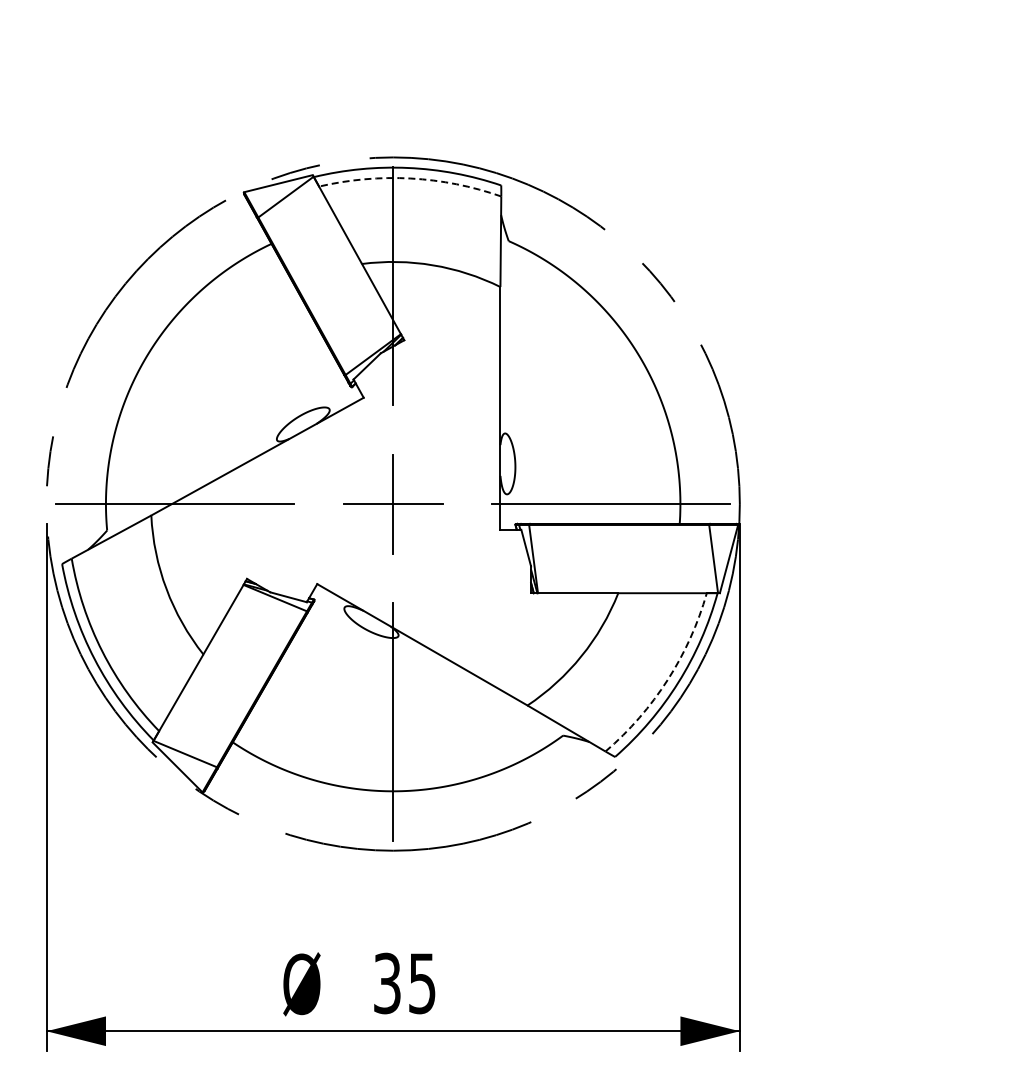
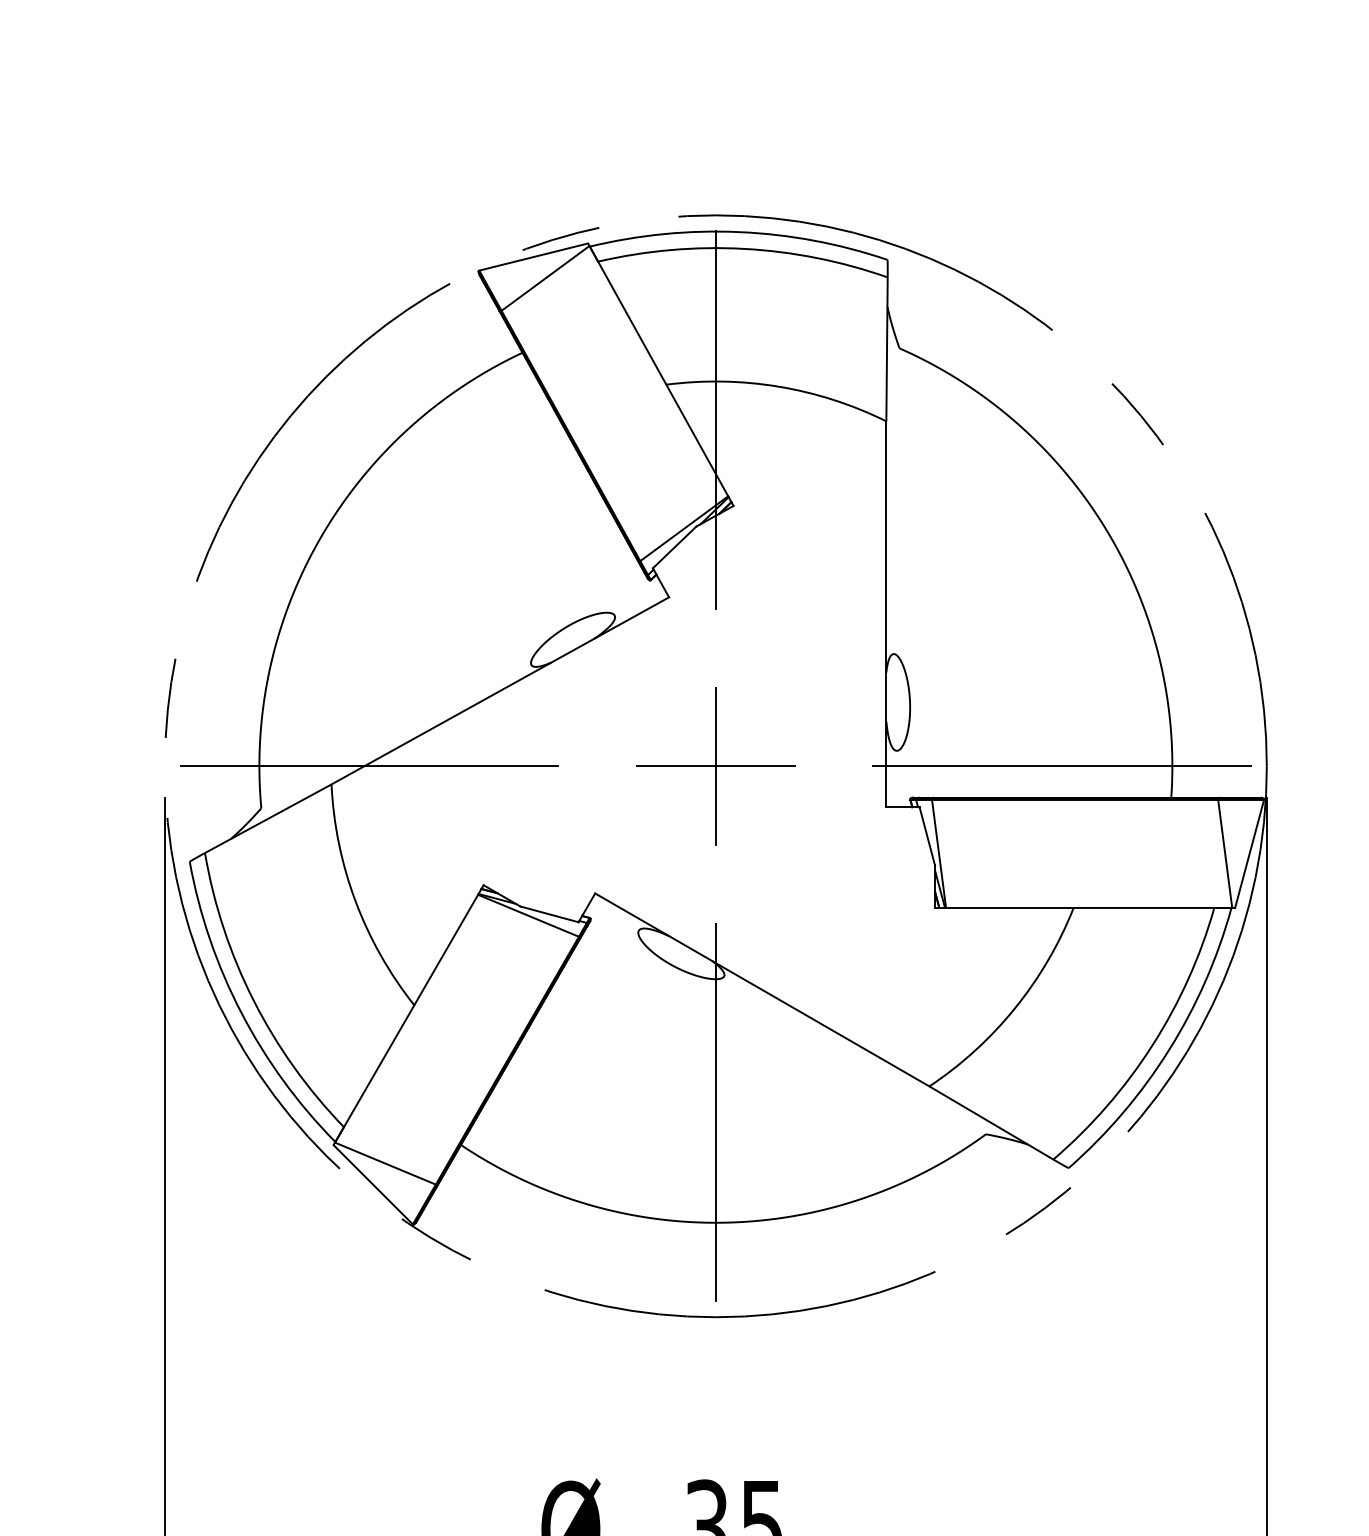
arc: (410, 178) -> (743, 248), dashed -> solid
arc: (667, 679) -> (1151, 1045), dashed -> solid

